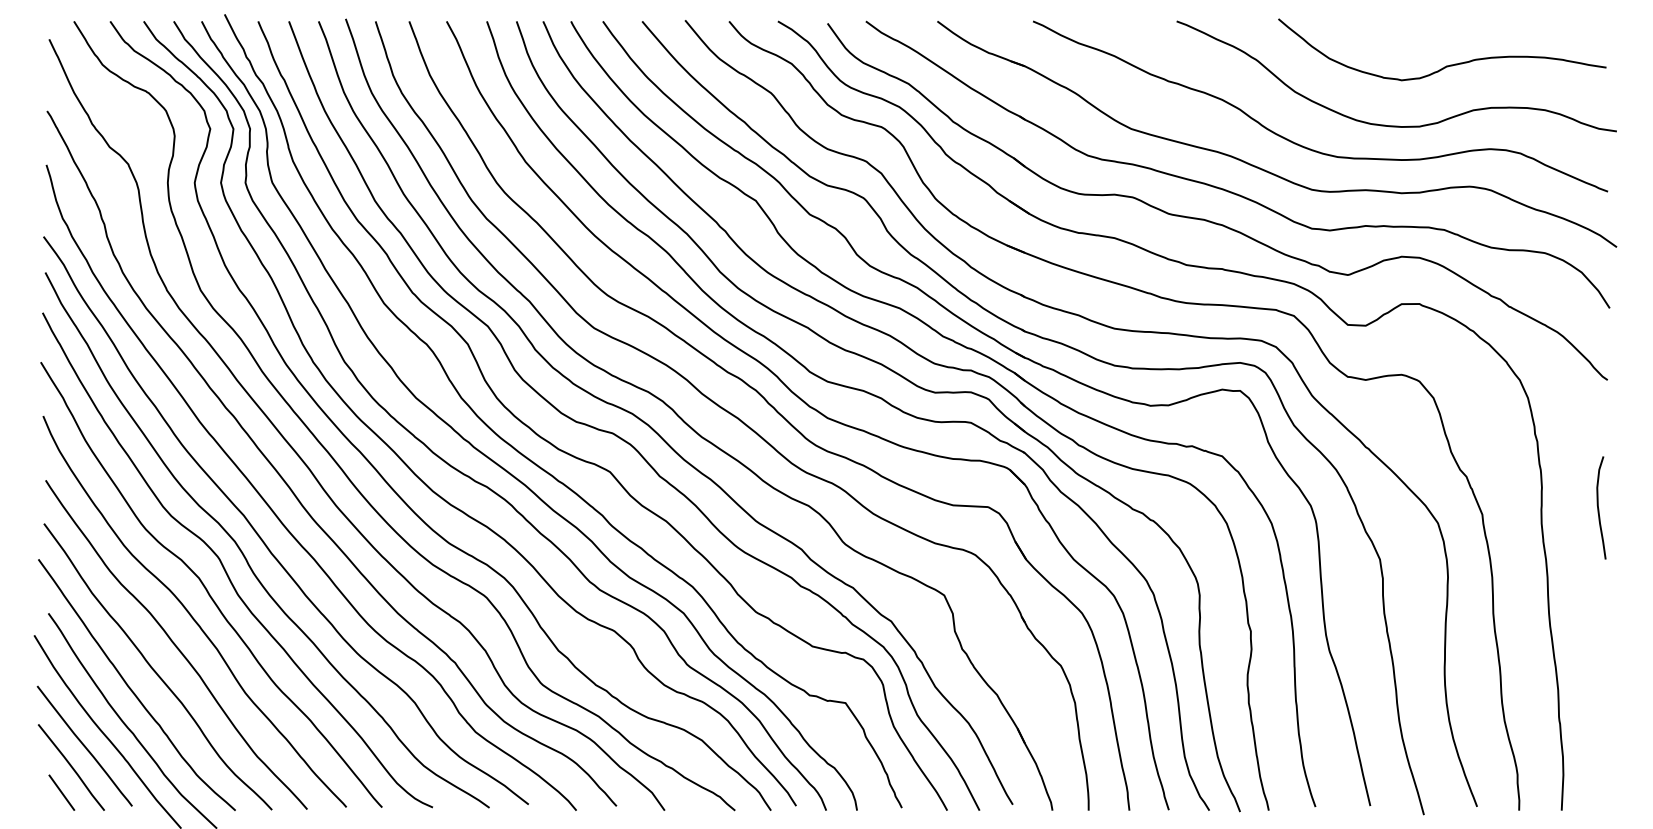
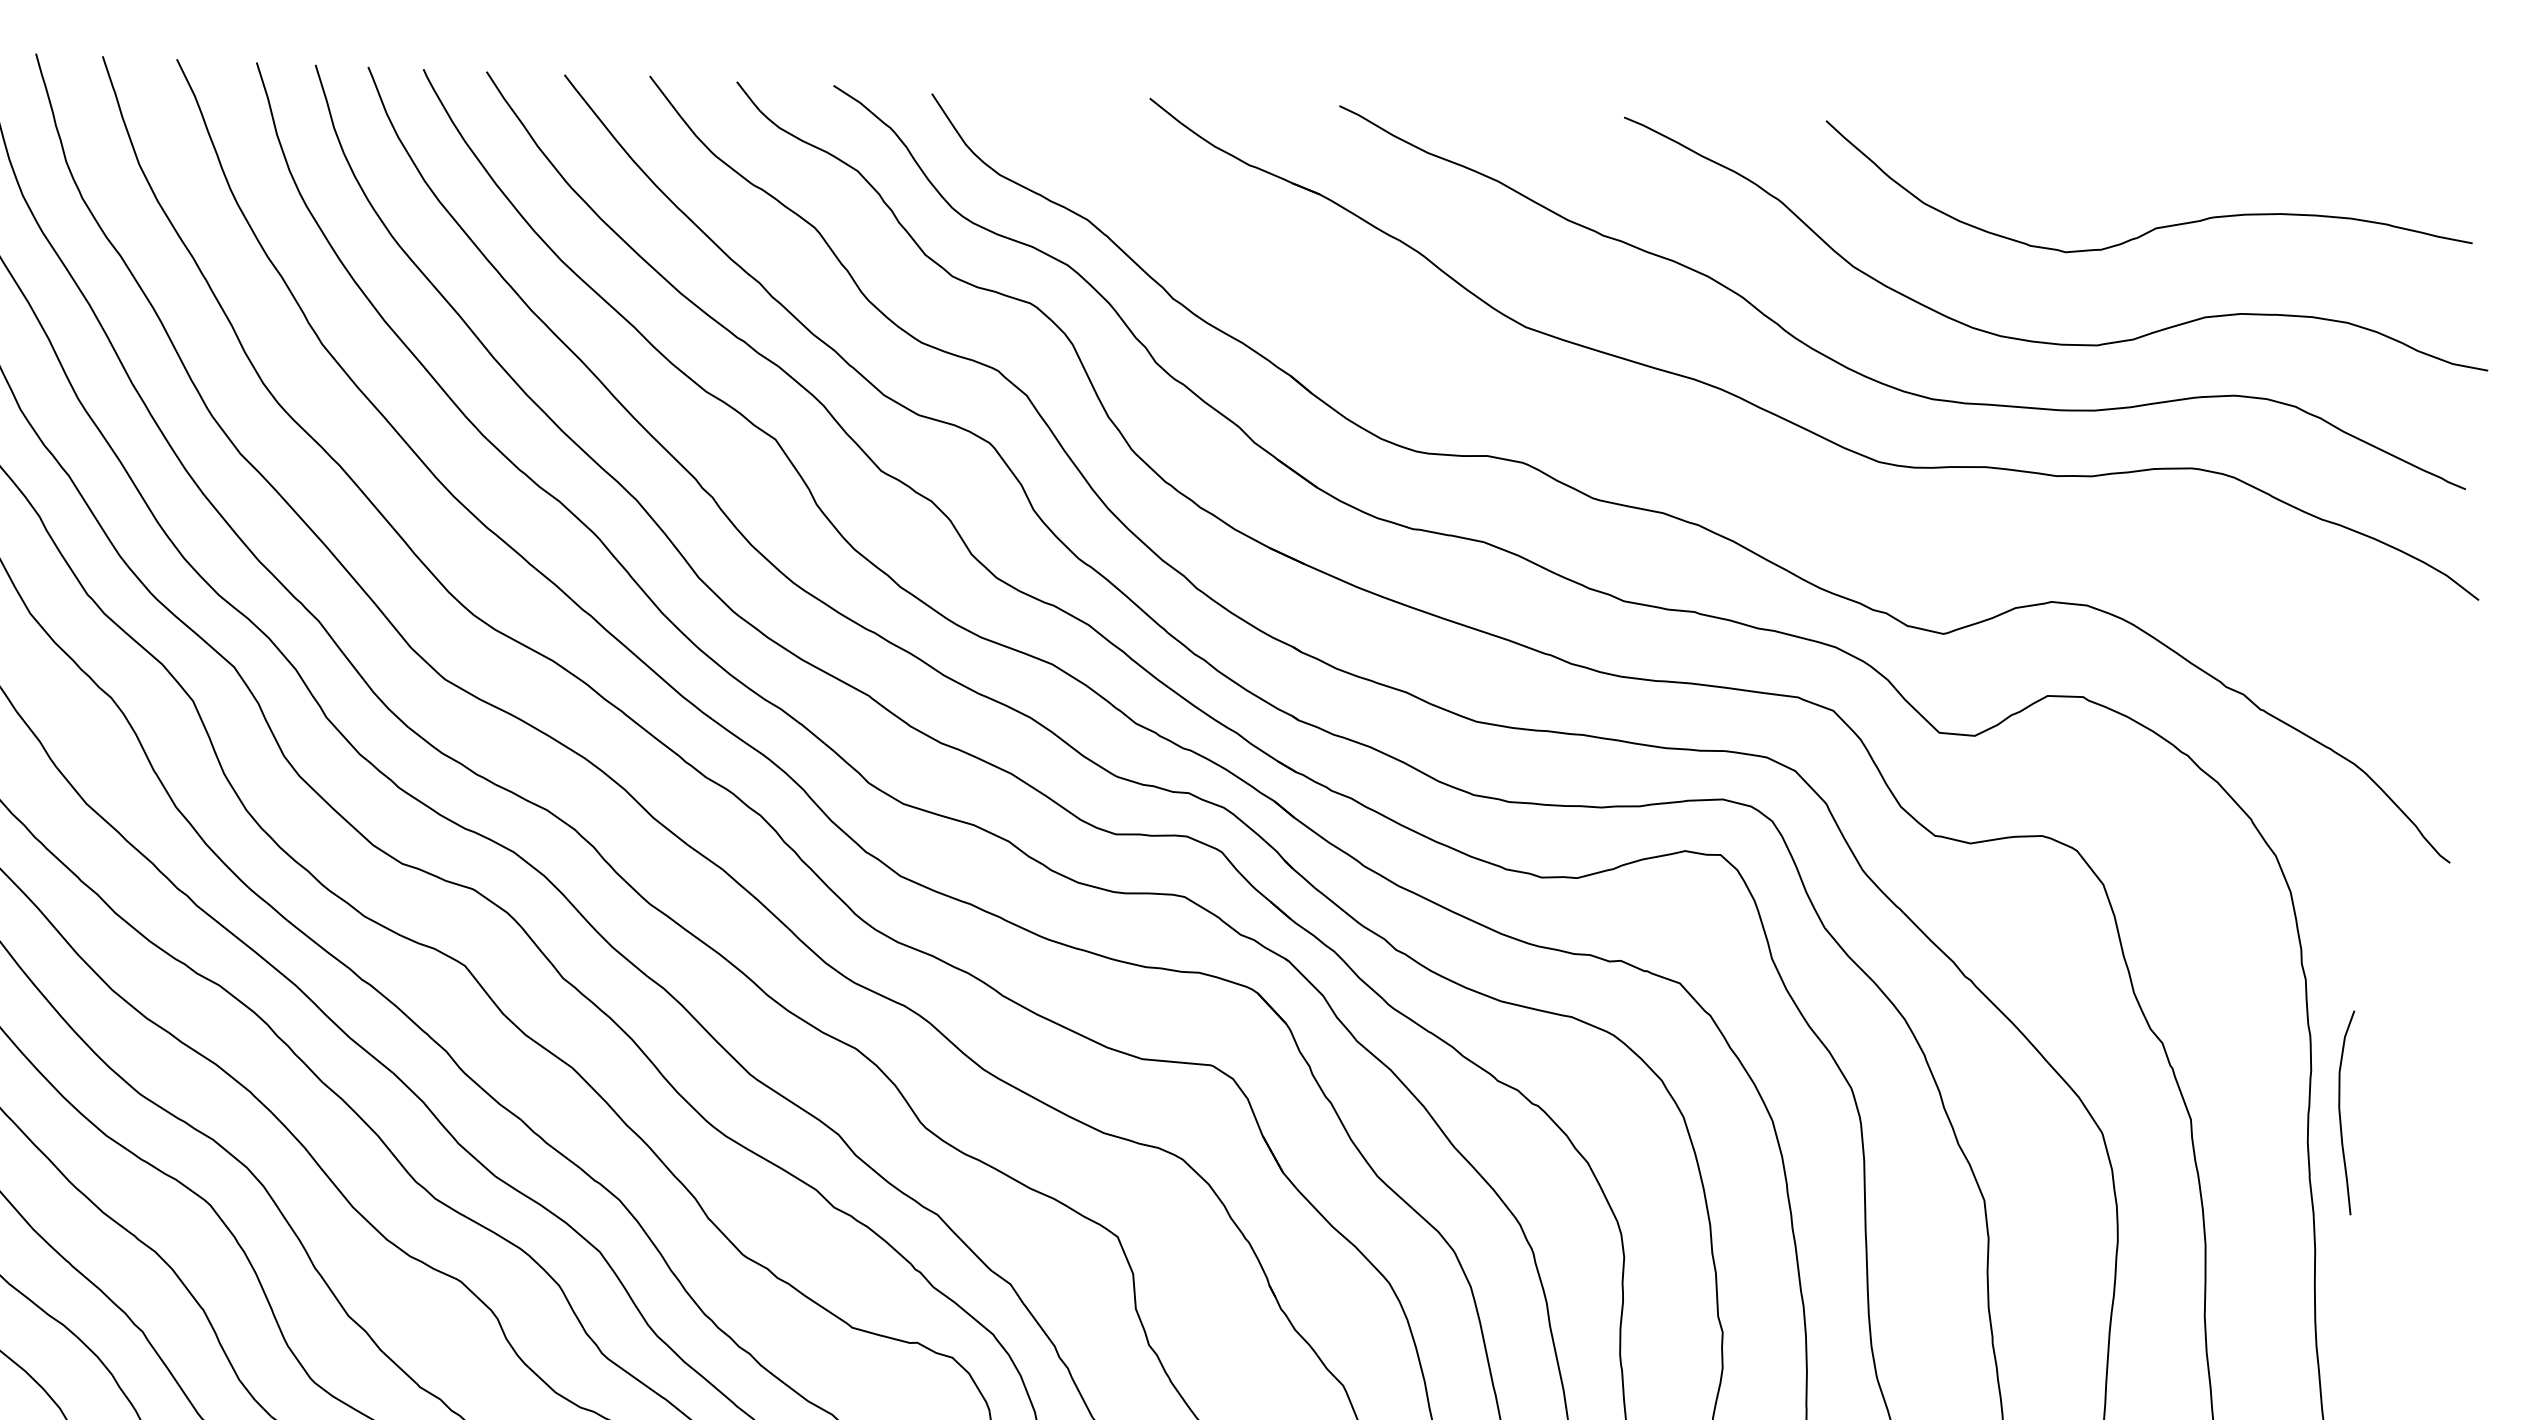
part: (1229, 190) -> (1715, 456), removed
curve: (1599, 508) -> (2342, 1113), moved

